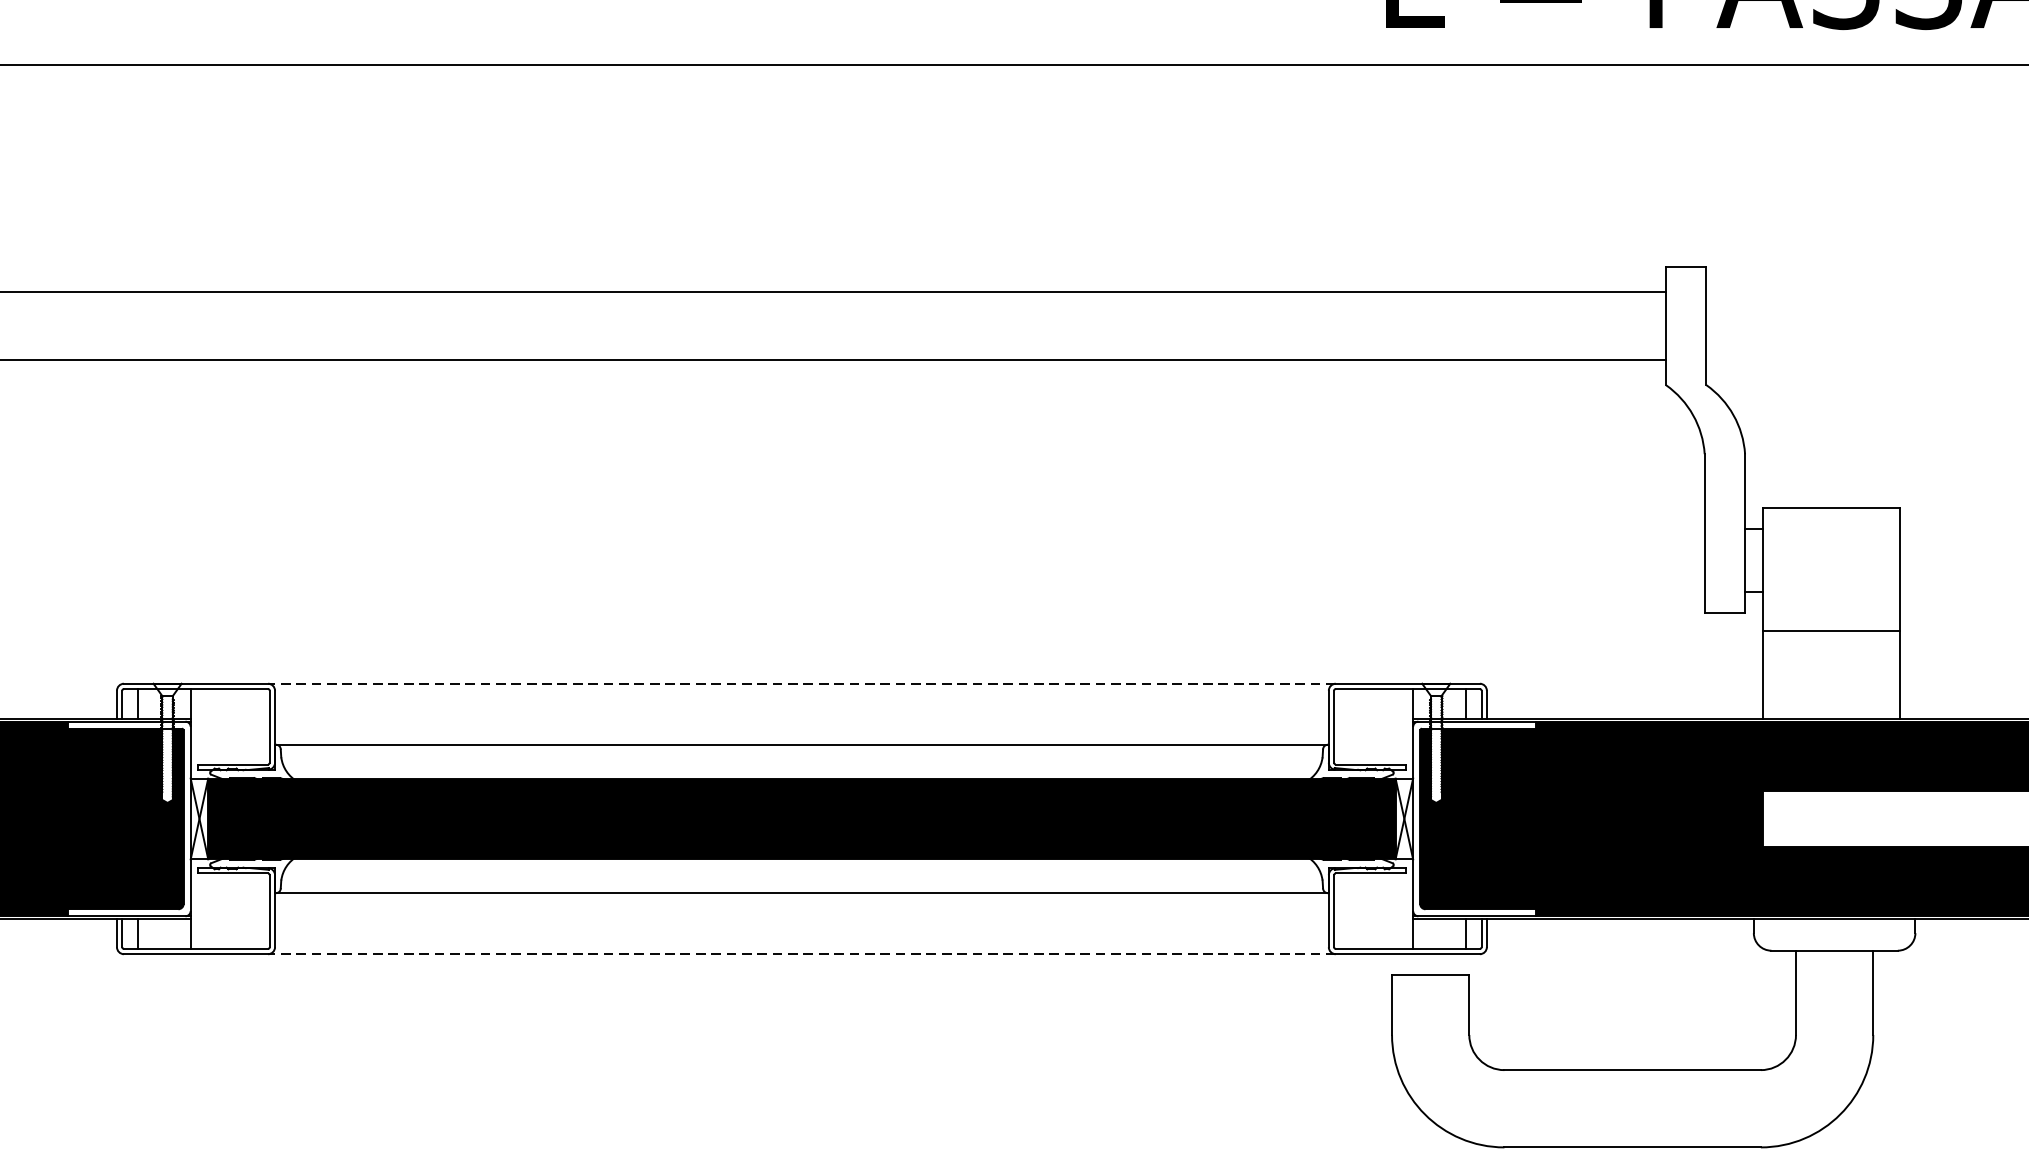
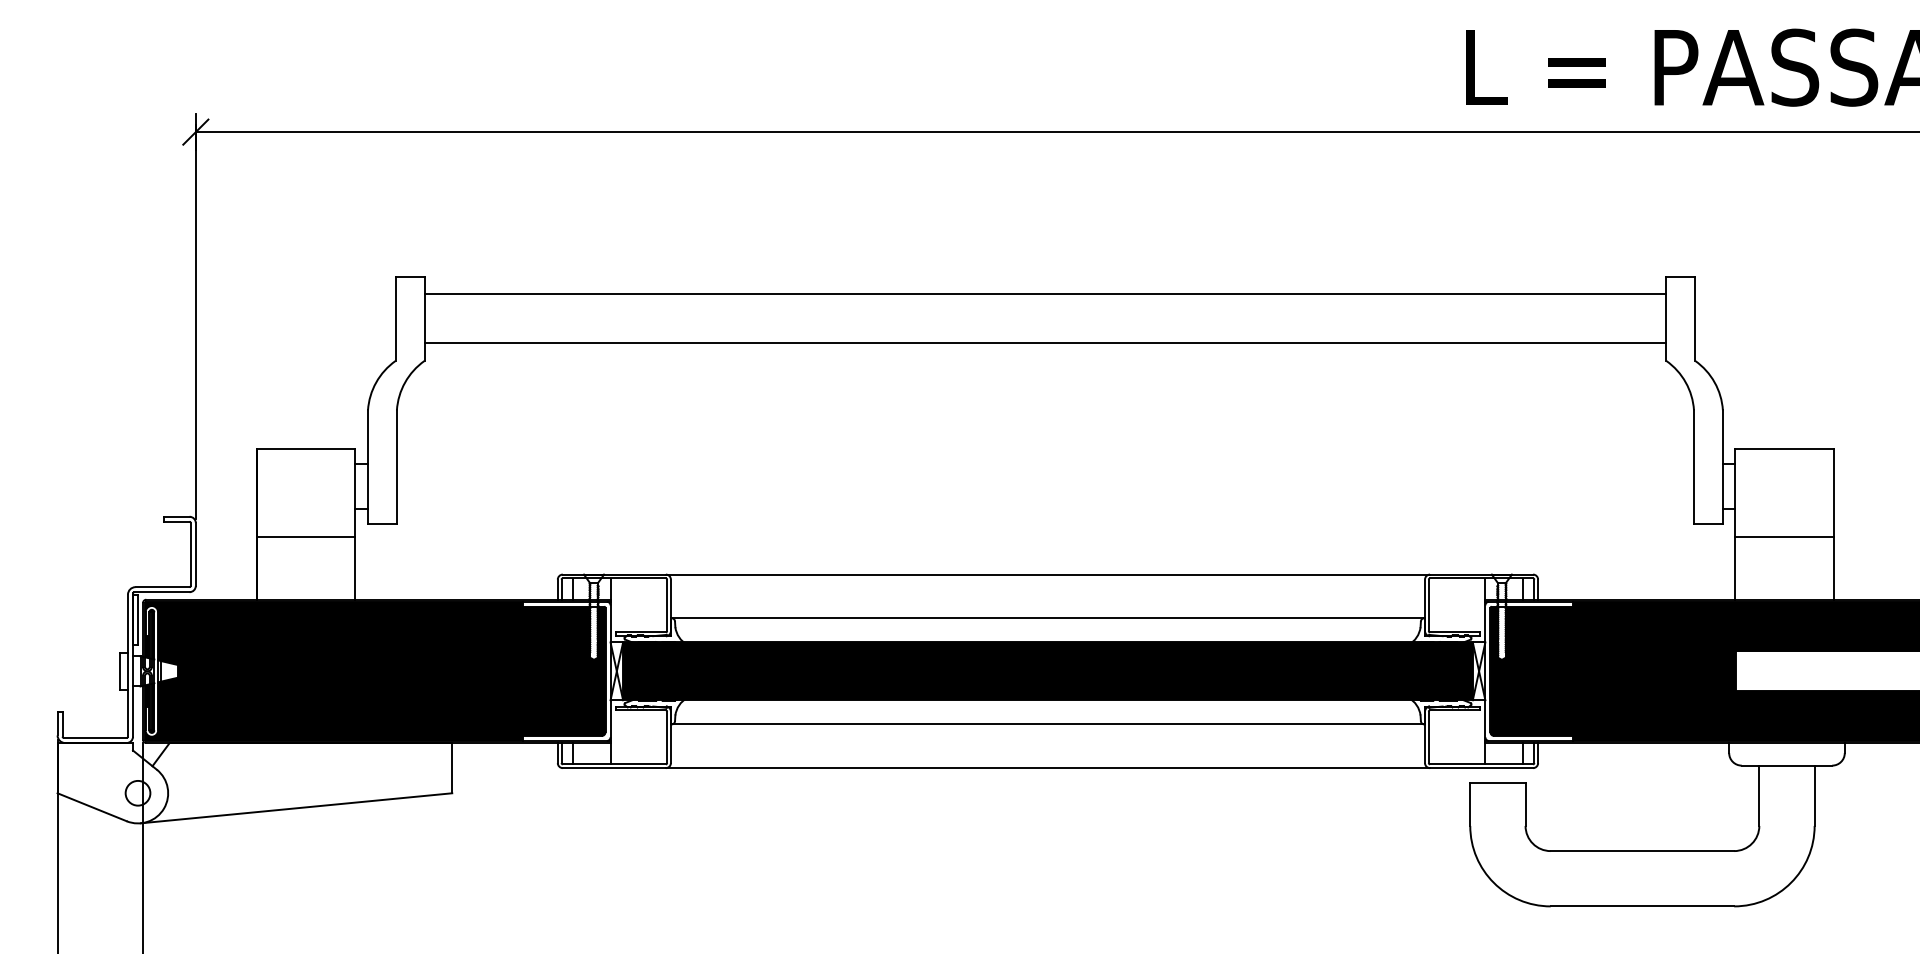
line: (801, 683) -> (1047, 574), dashed -> solid
line: (801, 954) -> (1047, 768), dashed -> solid

